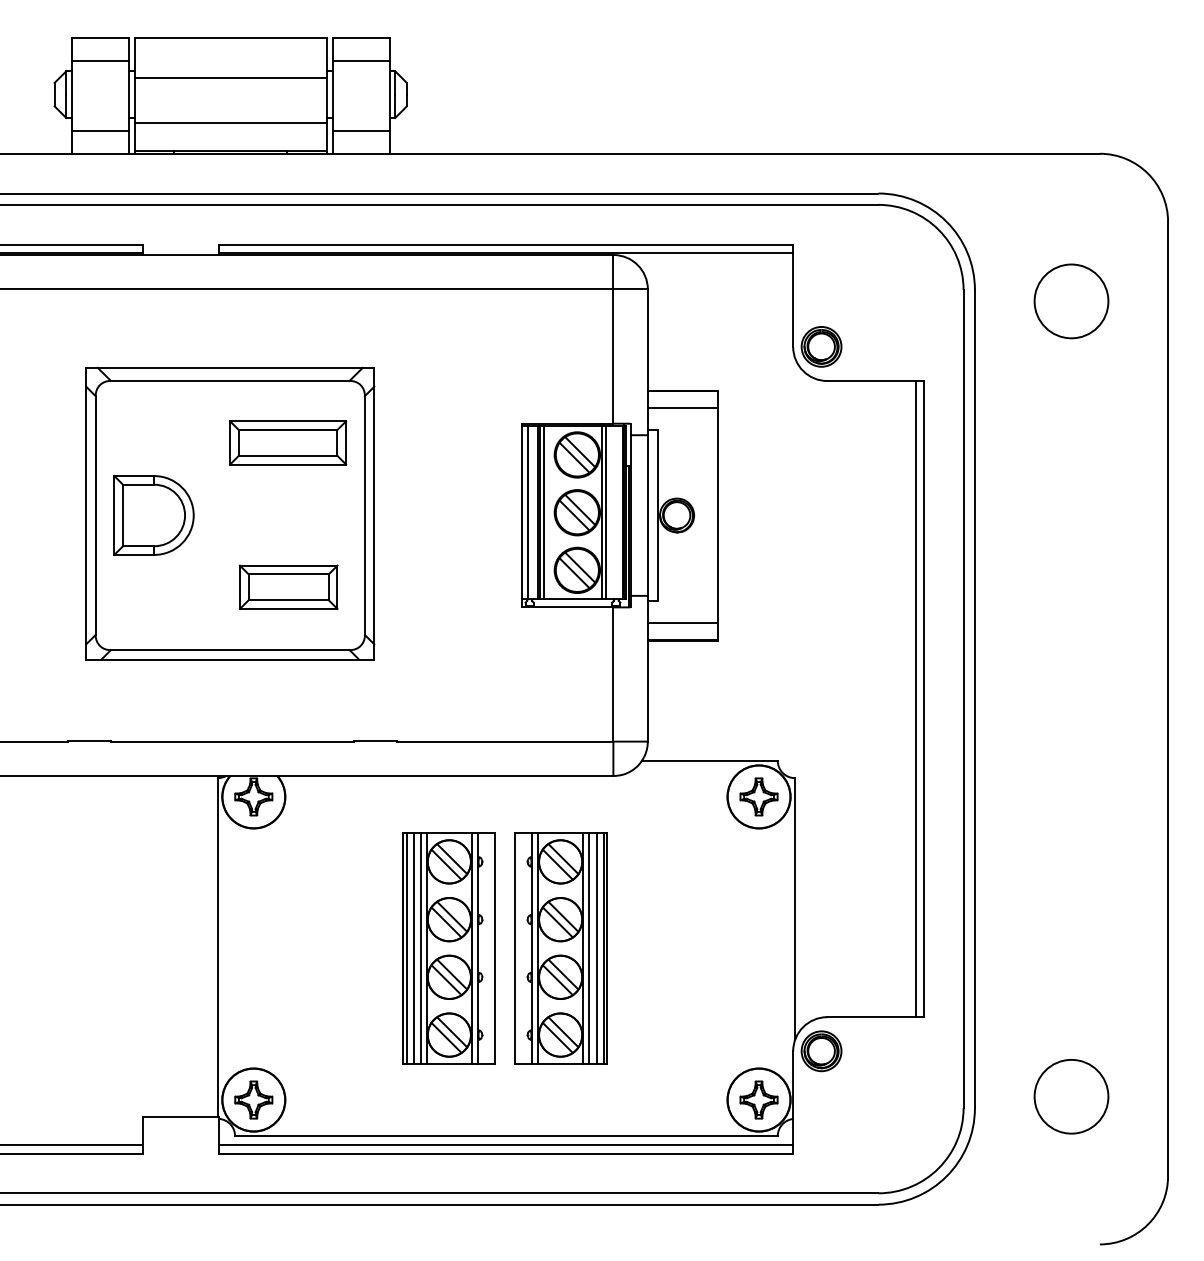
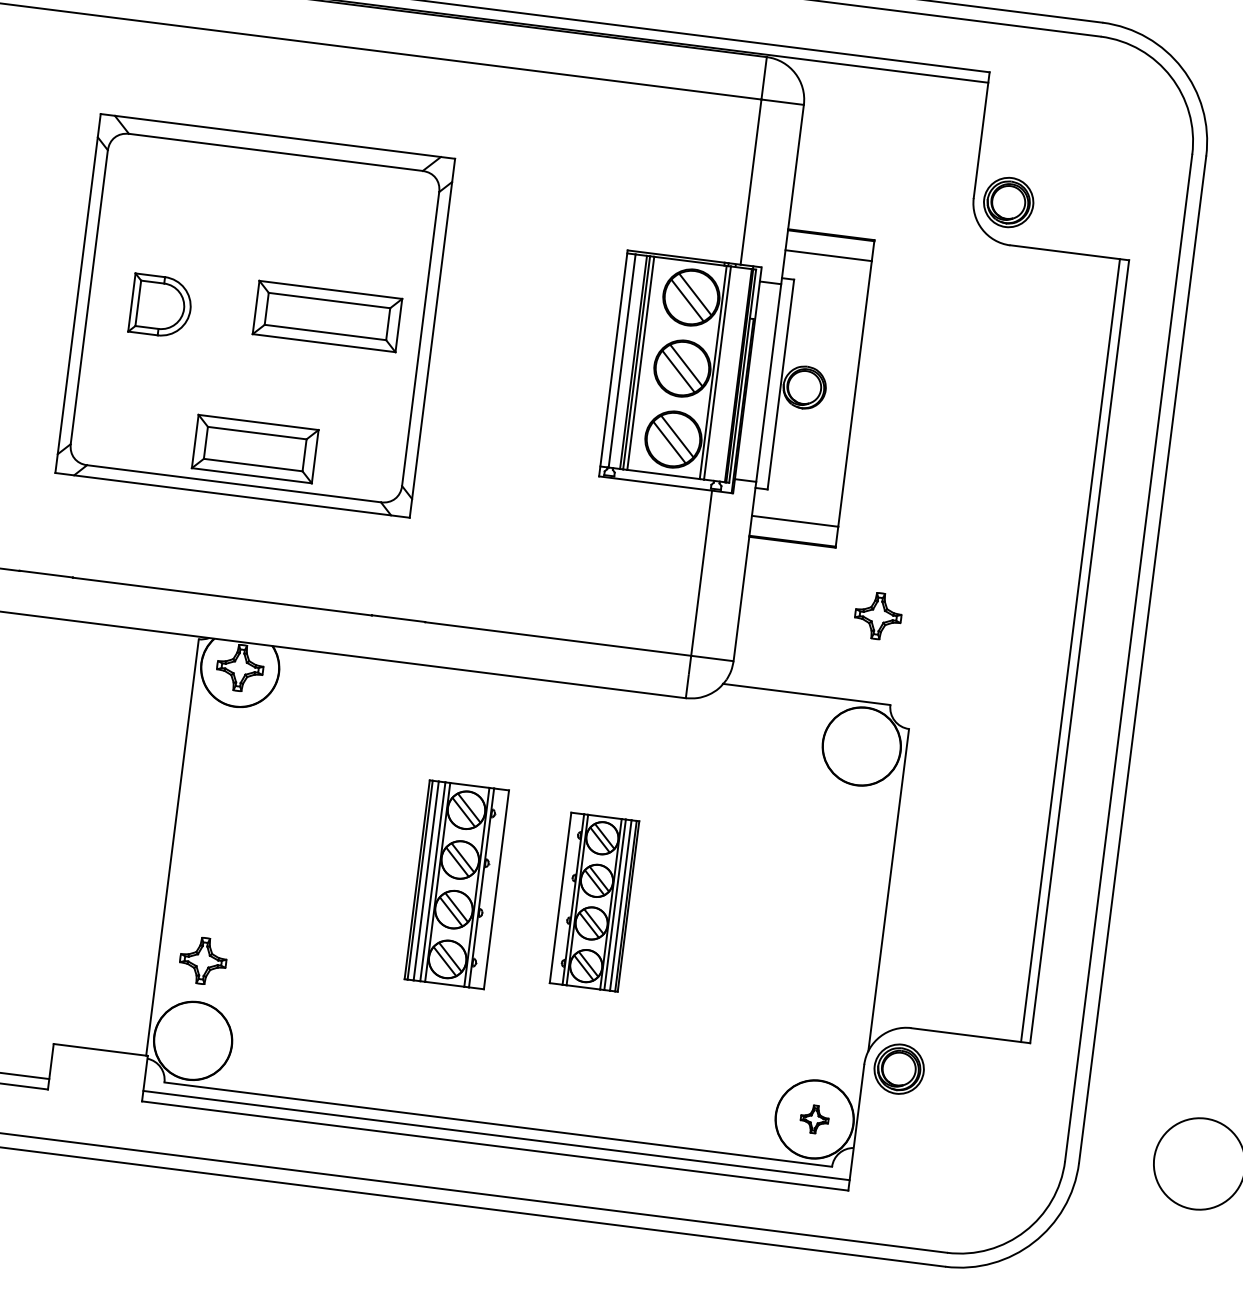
part: (288, 442) -> (328, 316), moved
part: (153, 515) -> (160, 306), size x0.6
part: (288, 586) -> (255, 448), moved
part: (758, 796) -> (877, 615), moved
part: (448, 948) -> (456, 884), size x0.7
part: (560, 948) -> (593, 902), size x0.6
part: (253, 1099) -> (202, 960), moved
part: (758, 1099) -> (814, 1118), size x0.6

